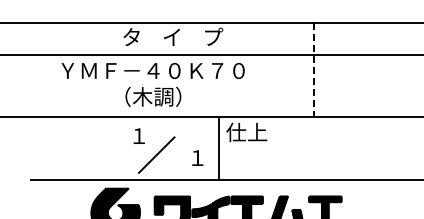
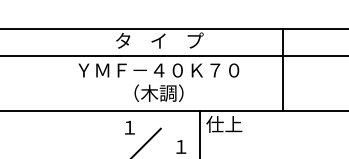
line: (313, 70) -> (282, 70), dashed -> solid
text: (152, 84) -> (158, 82), moved

